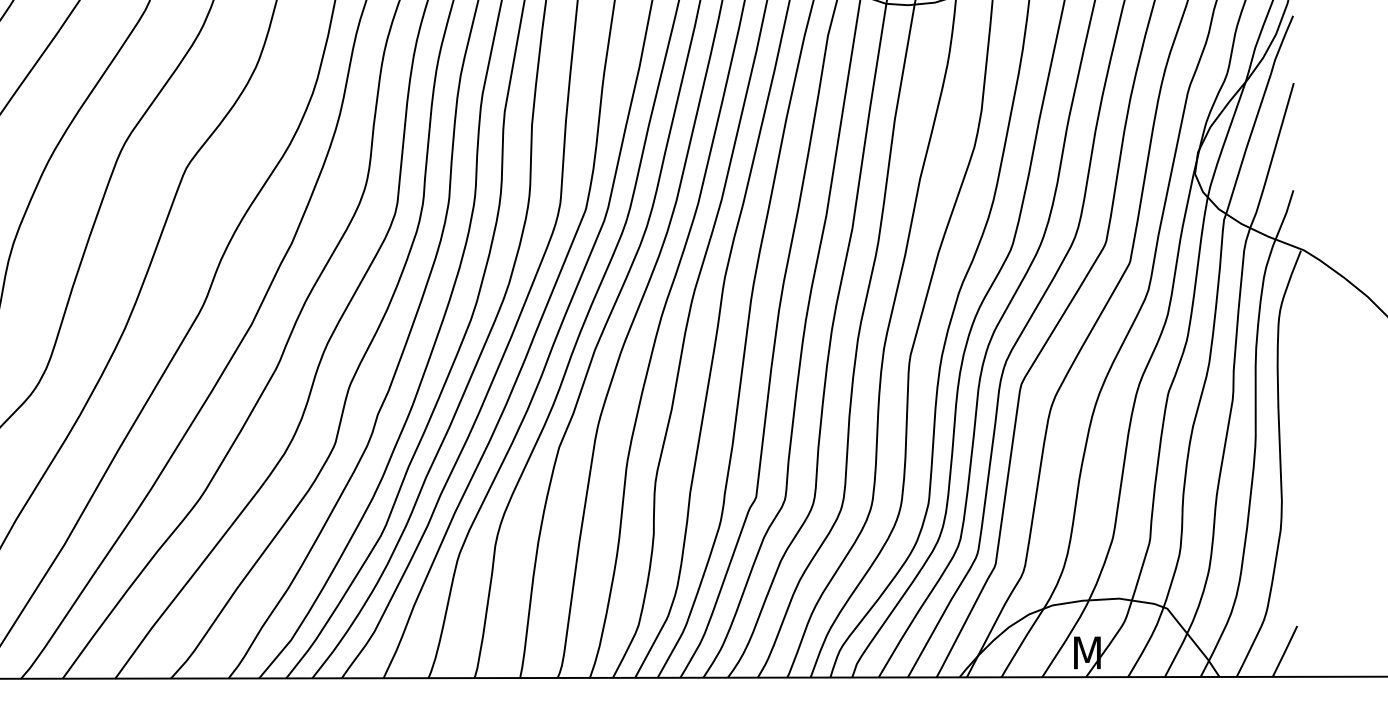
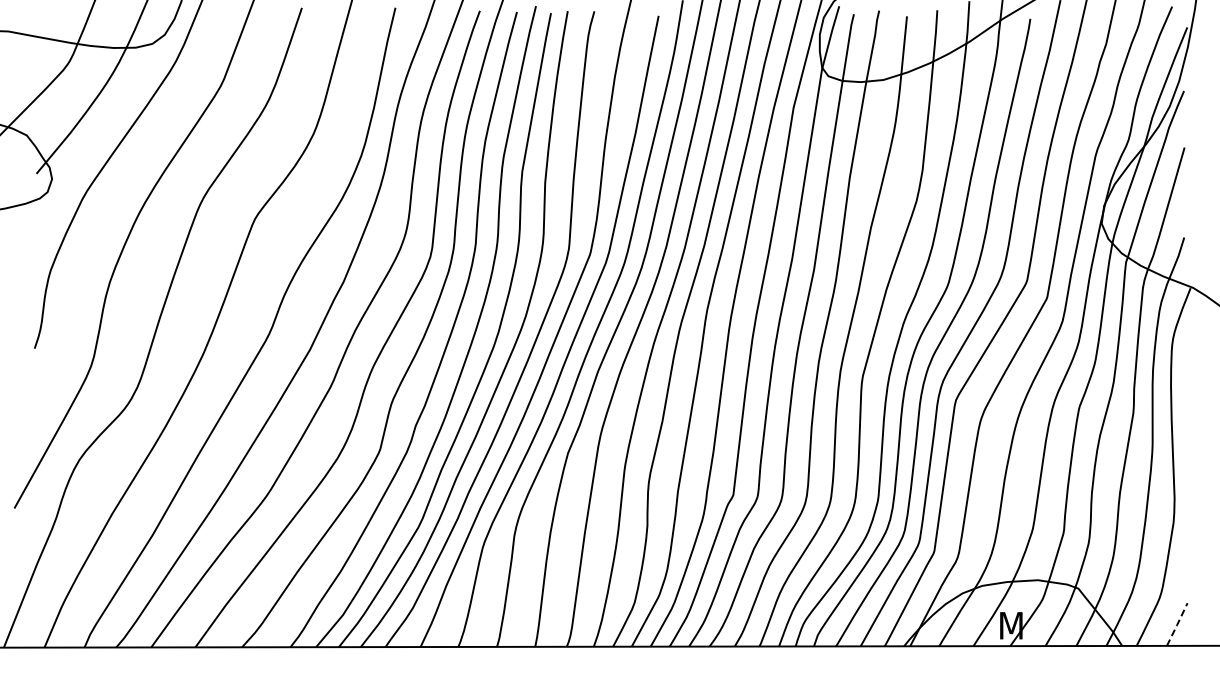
line: (1285, 651) -> (1177, 624), solid -> dashed

